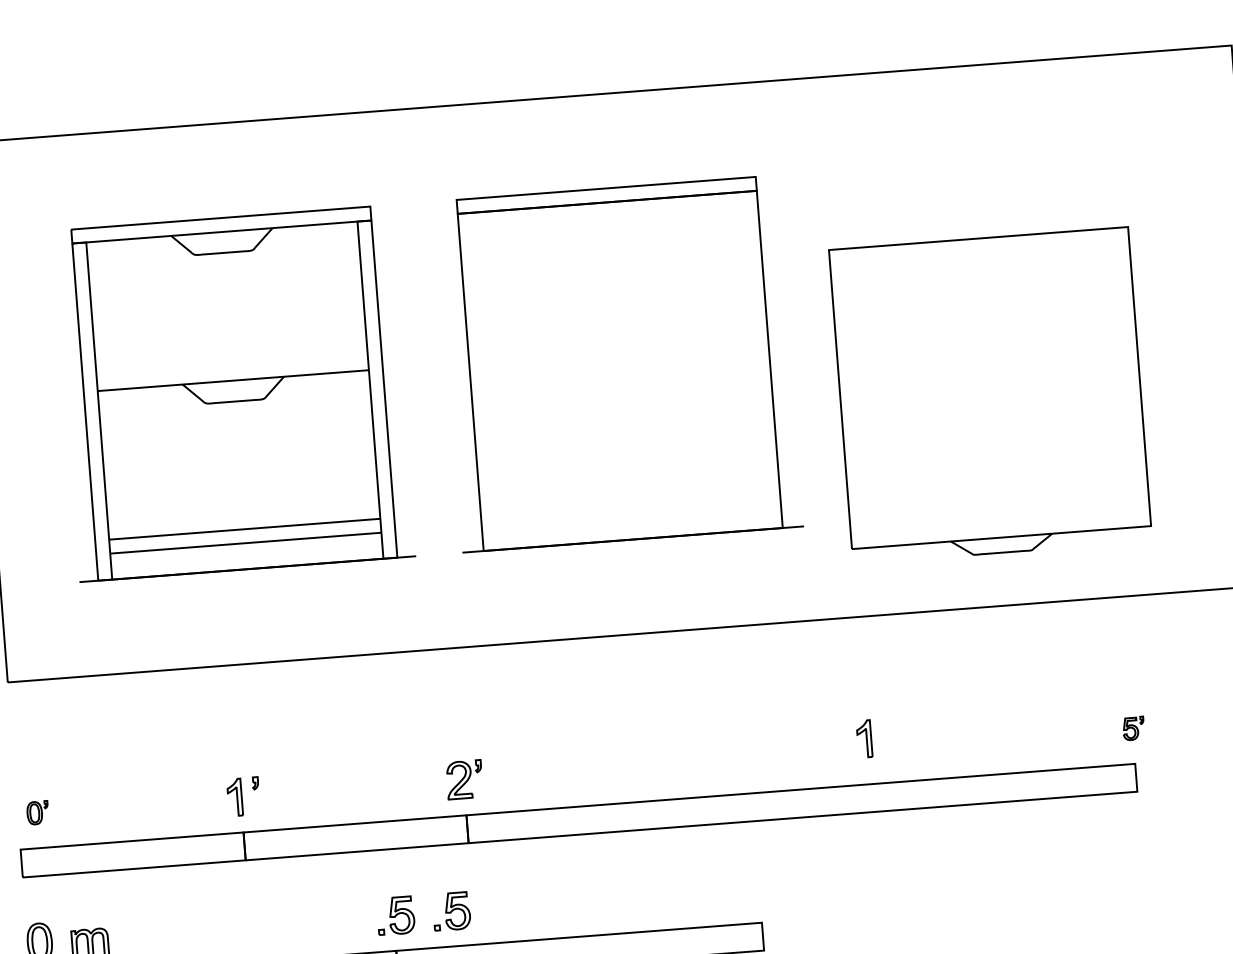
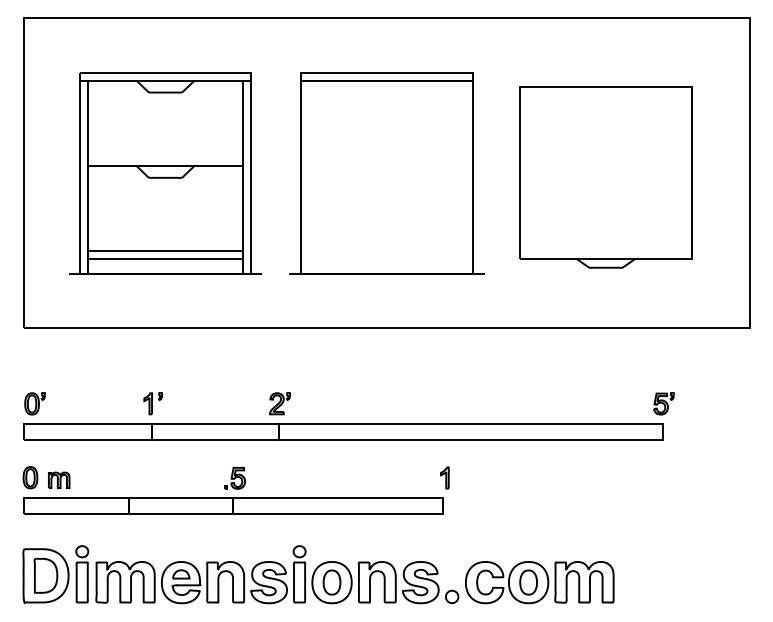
part: (989, 395) -> (605, 177), moved
part: (1132, 727) -> (663, 403), size x1.67
part: (863, 738) -> (444, 477), moved
part: (36, 812) -> (34, 403), size x1.67
part: (451, 911) -> (266, 478), removed

